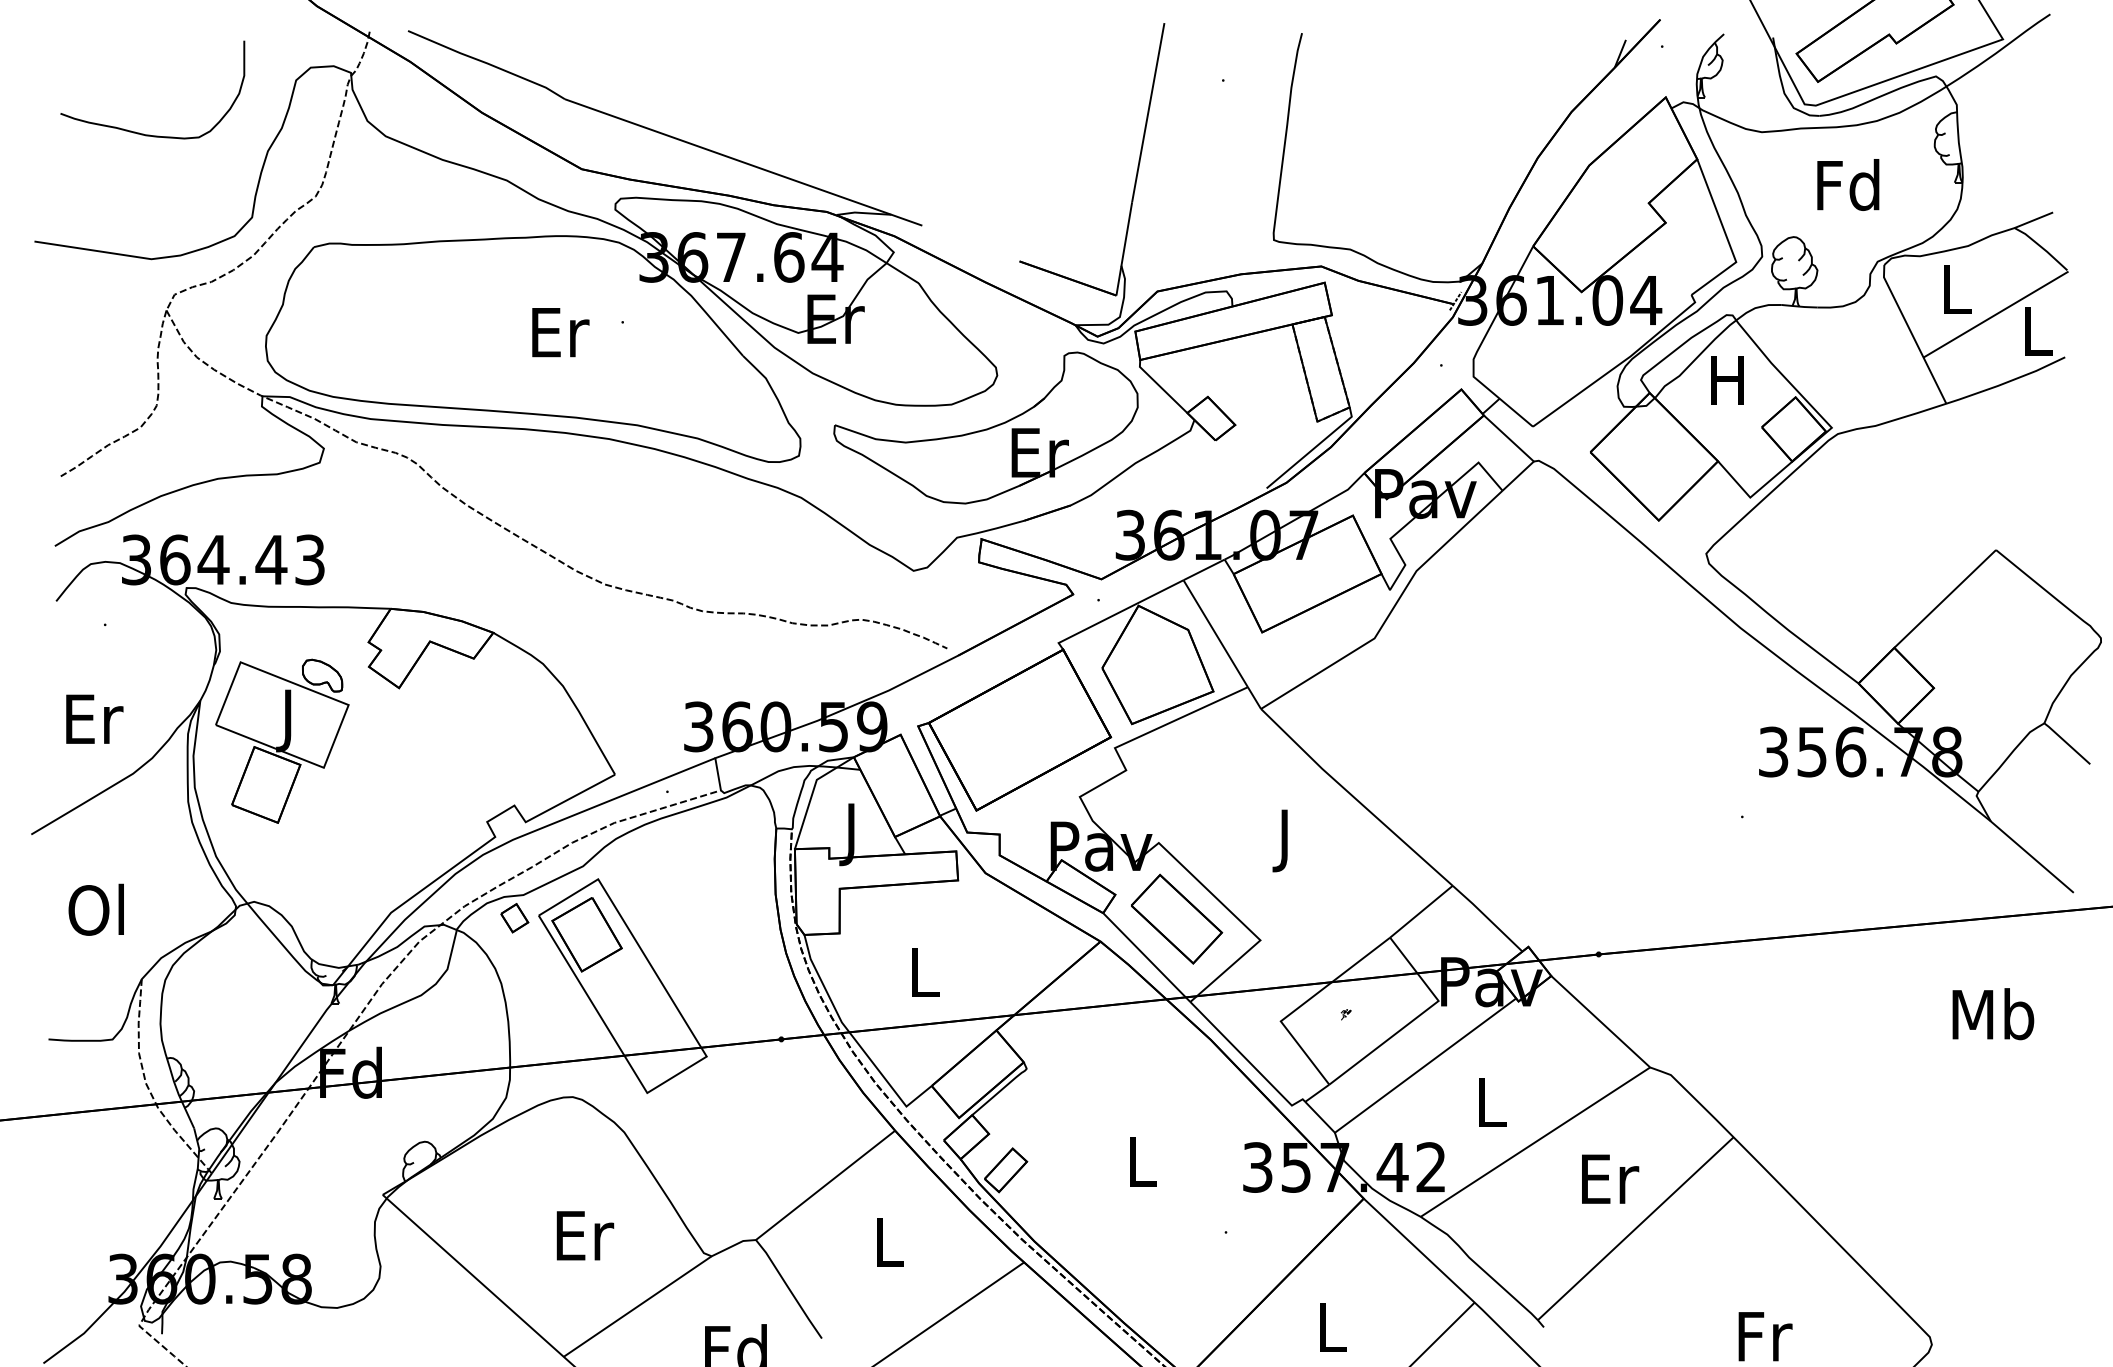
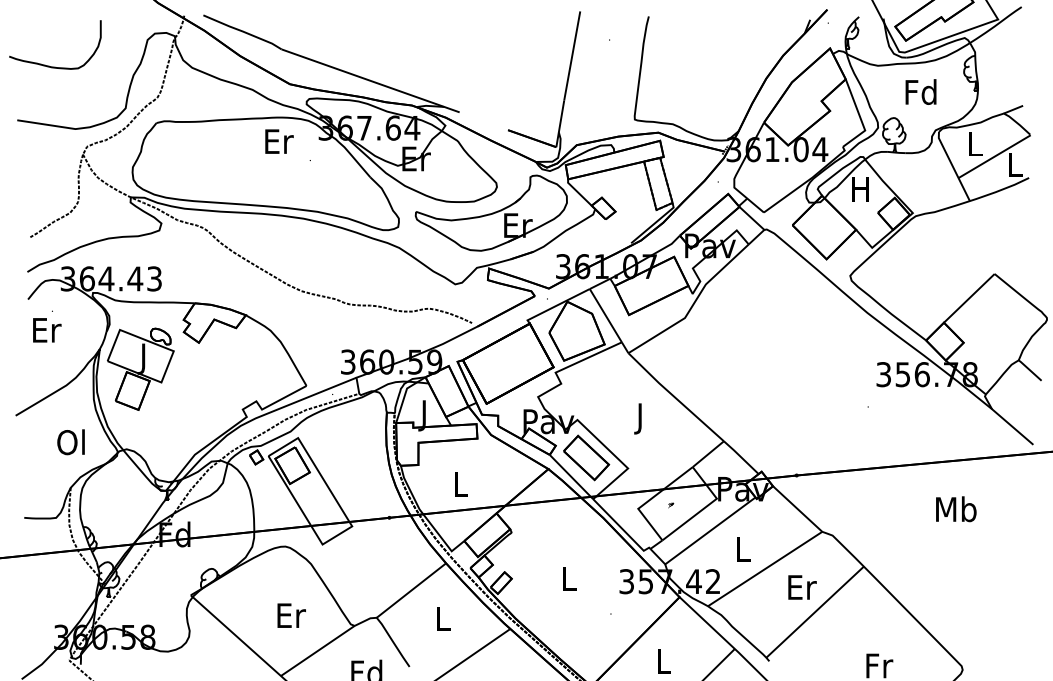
curve: (141, 131) -> (49, 65), moved
text: (560, 332) -> (279, 141), moved
text: (95, 719) -> (47, 330), moved
text: (95, 910) -> (70, 442), moved
text: (1993, 1014) -> (956, 509), moved

